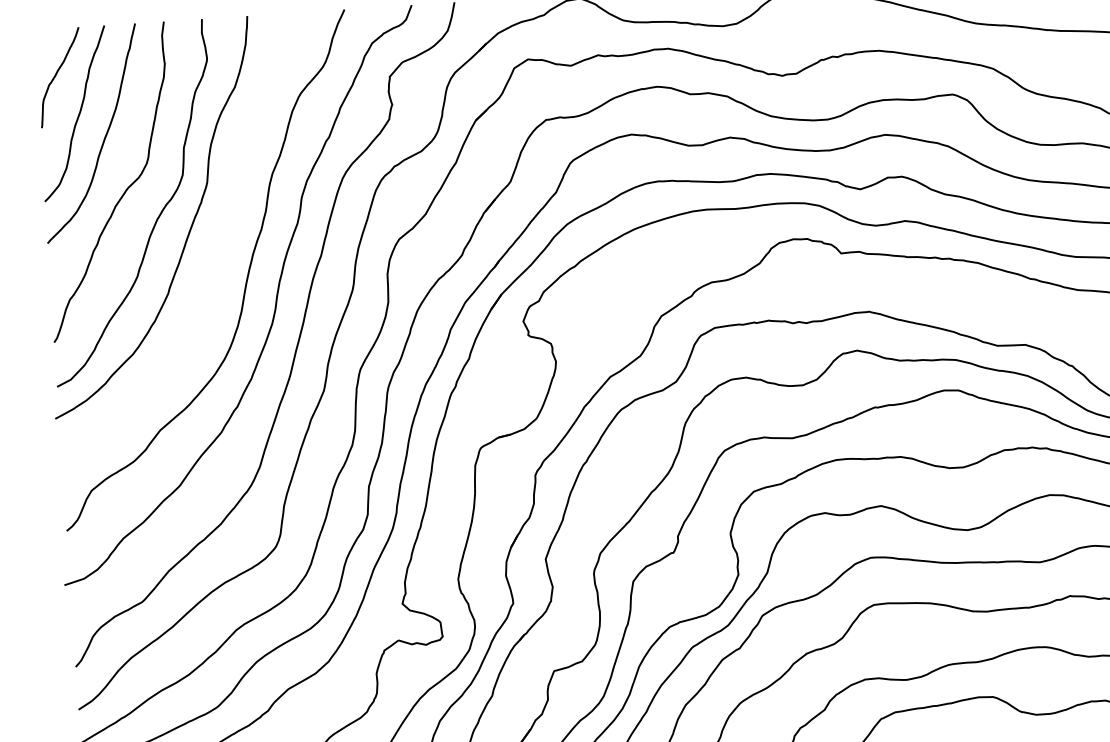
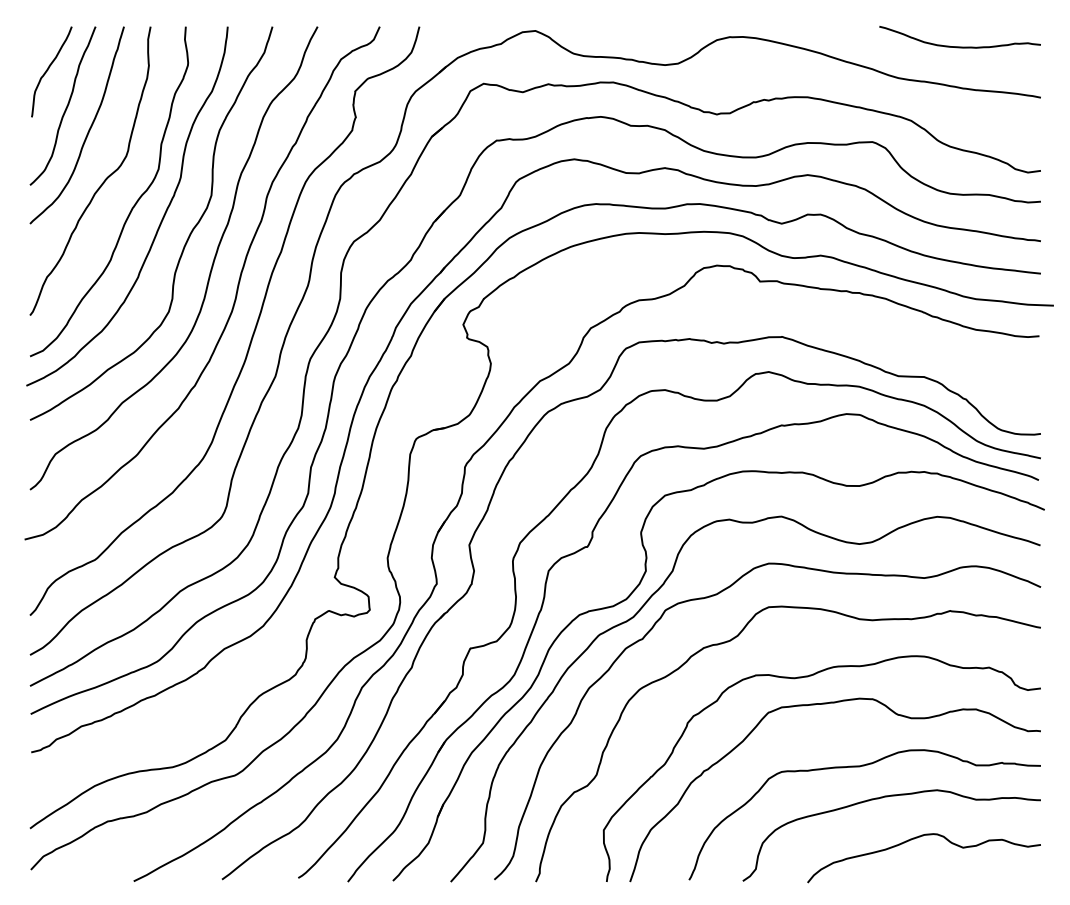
curve: (218, 246) -> (187, 237), added

